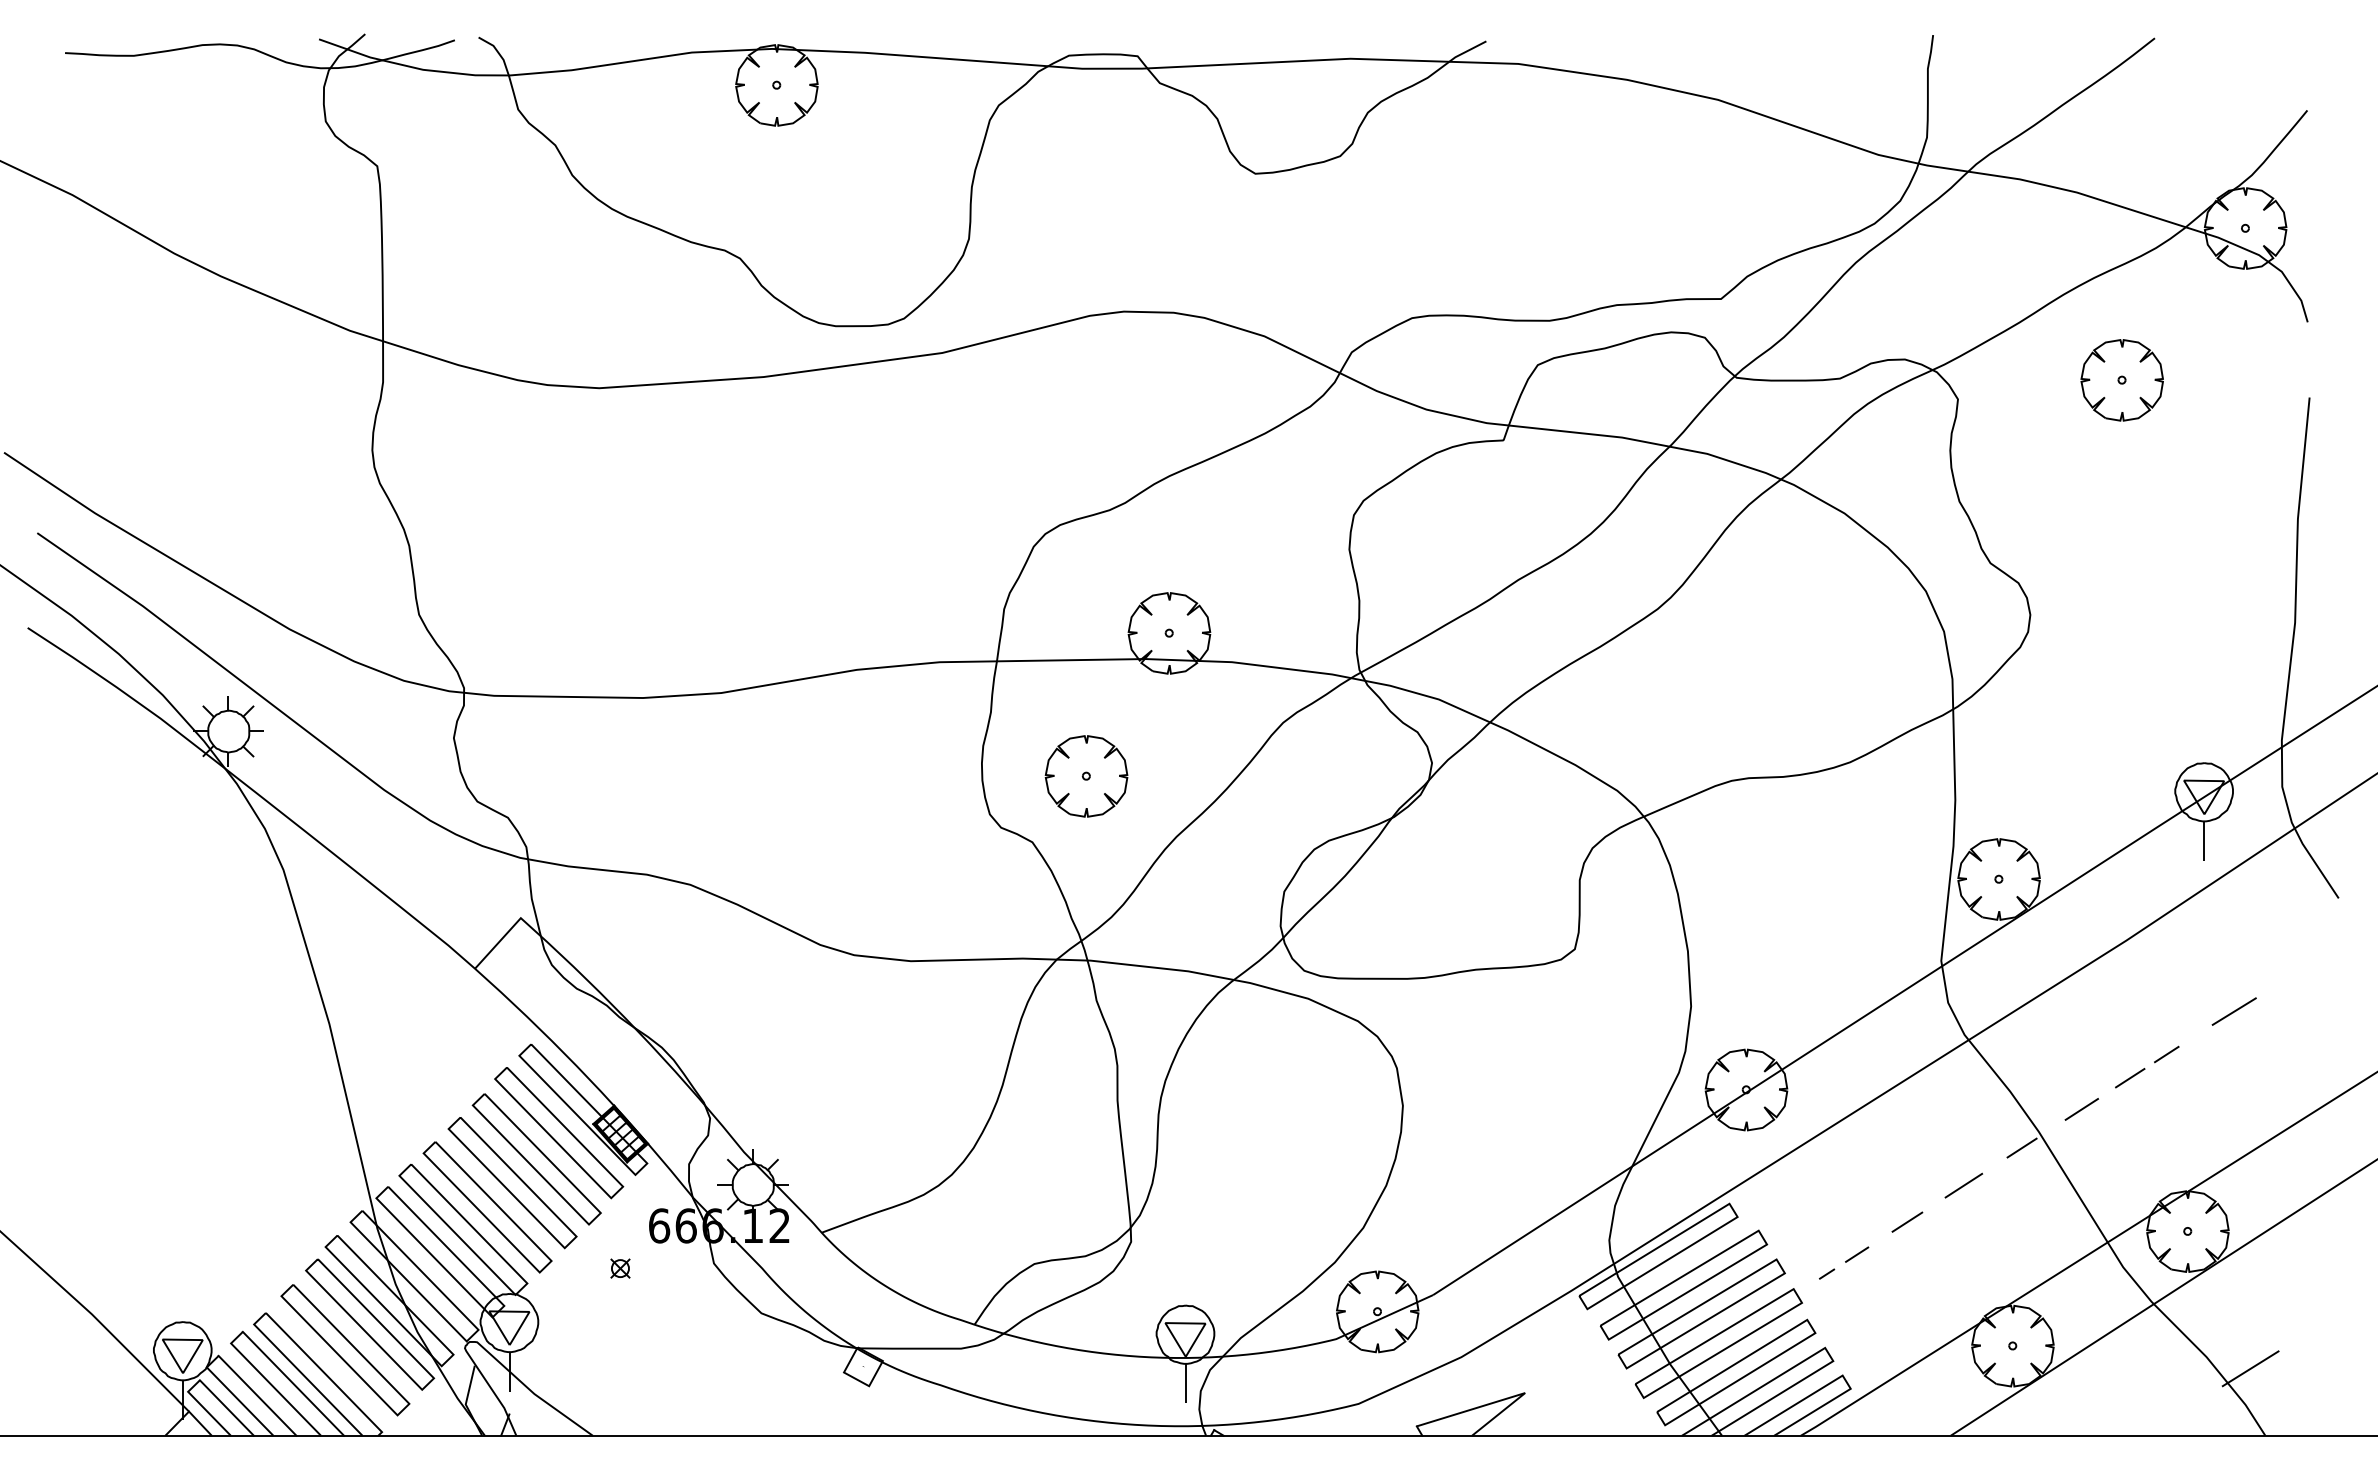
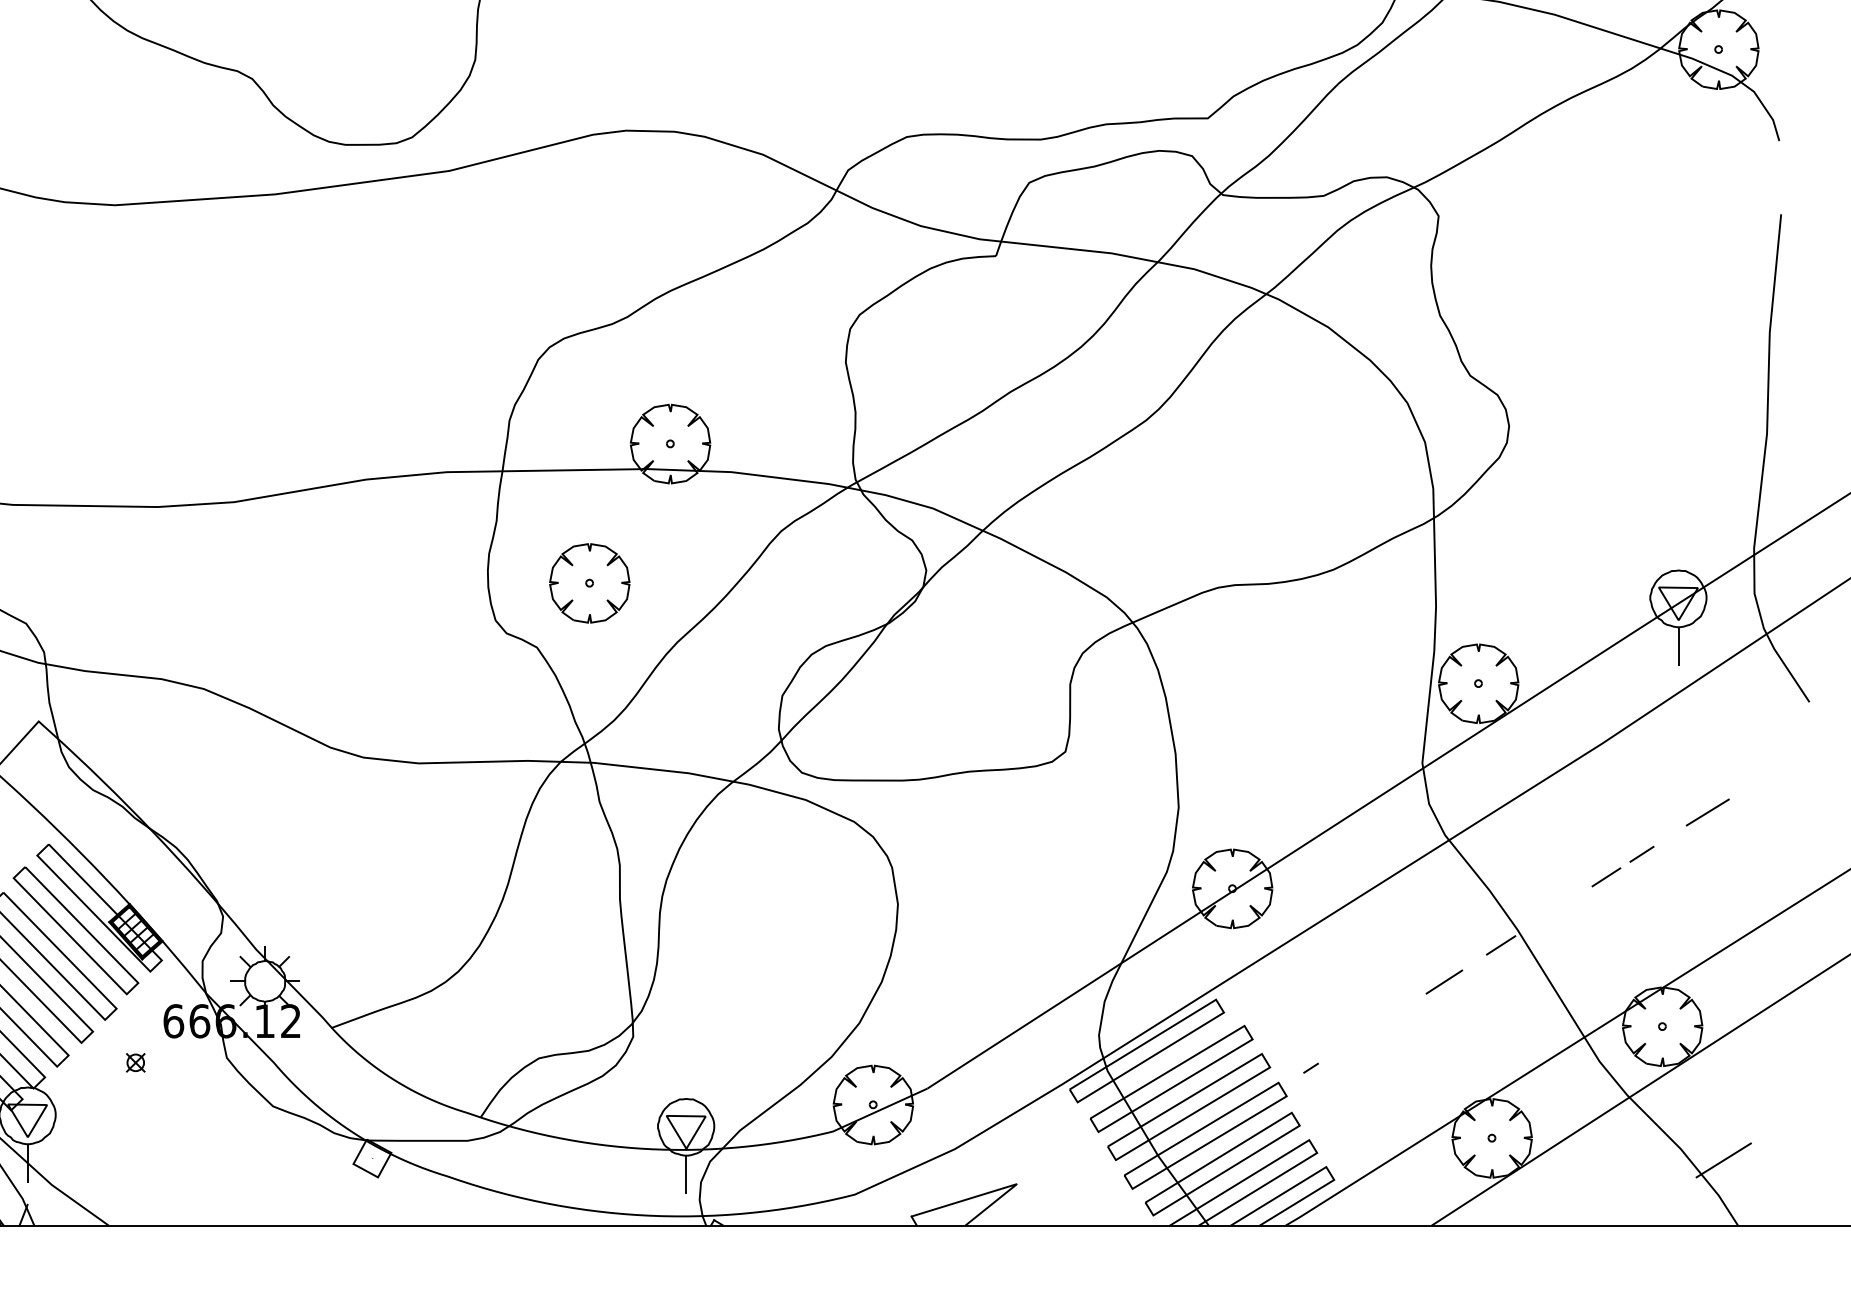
part: (2121, 380) -> (1597, 197), removed
line: (2081, 1109) -> (1558, 907), removed
line: (1907, 1221) -> (1389, 1016), removed
line: (1857, 1254) -> (1340, 1049), removed

